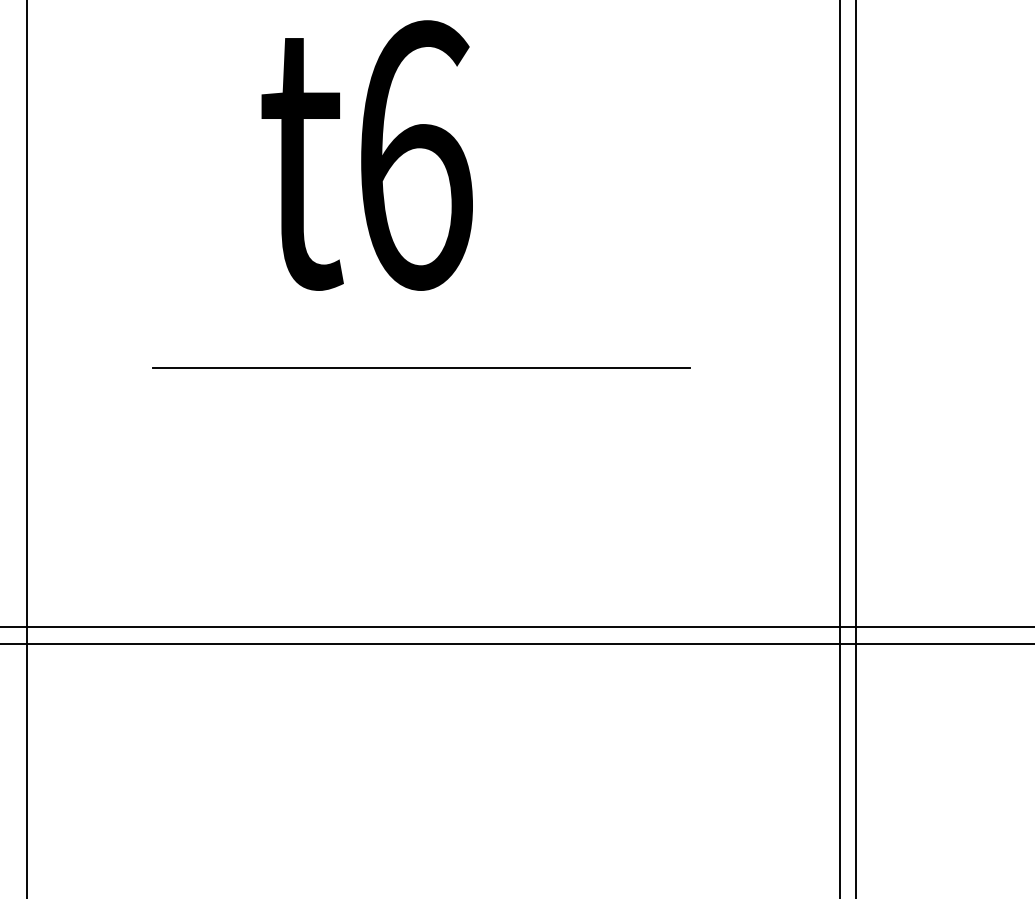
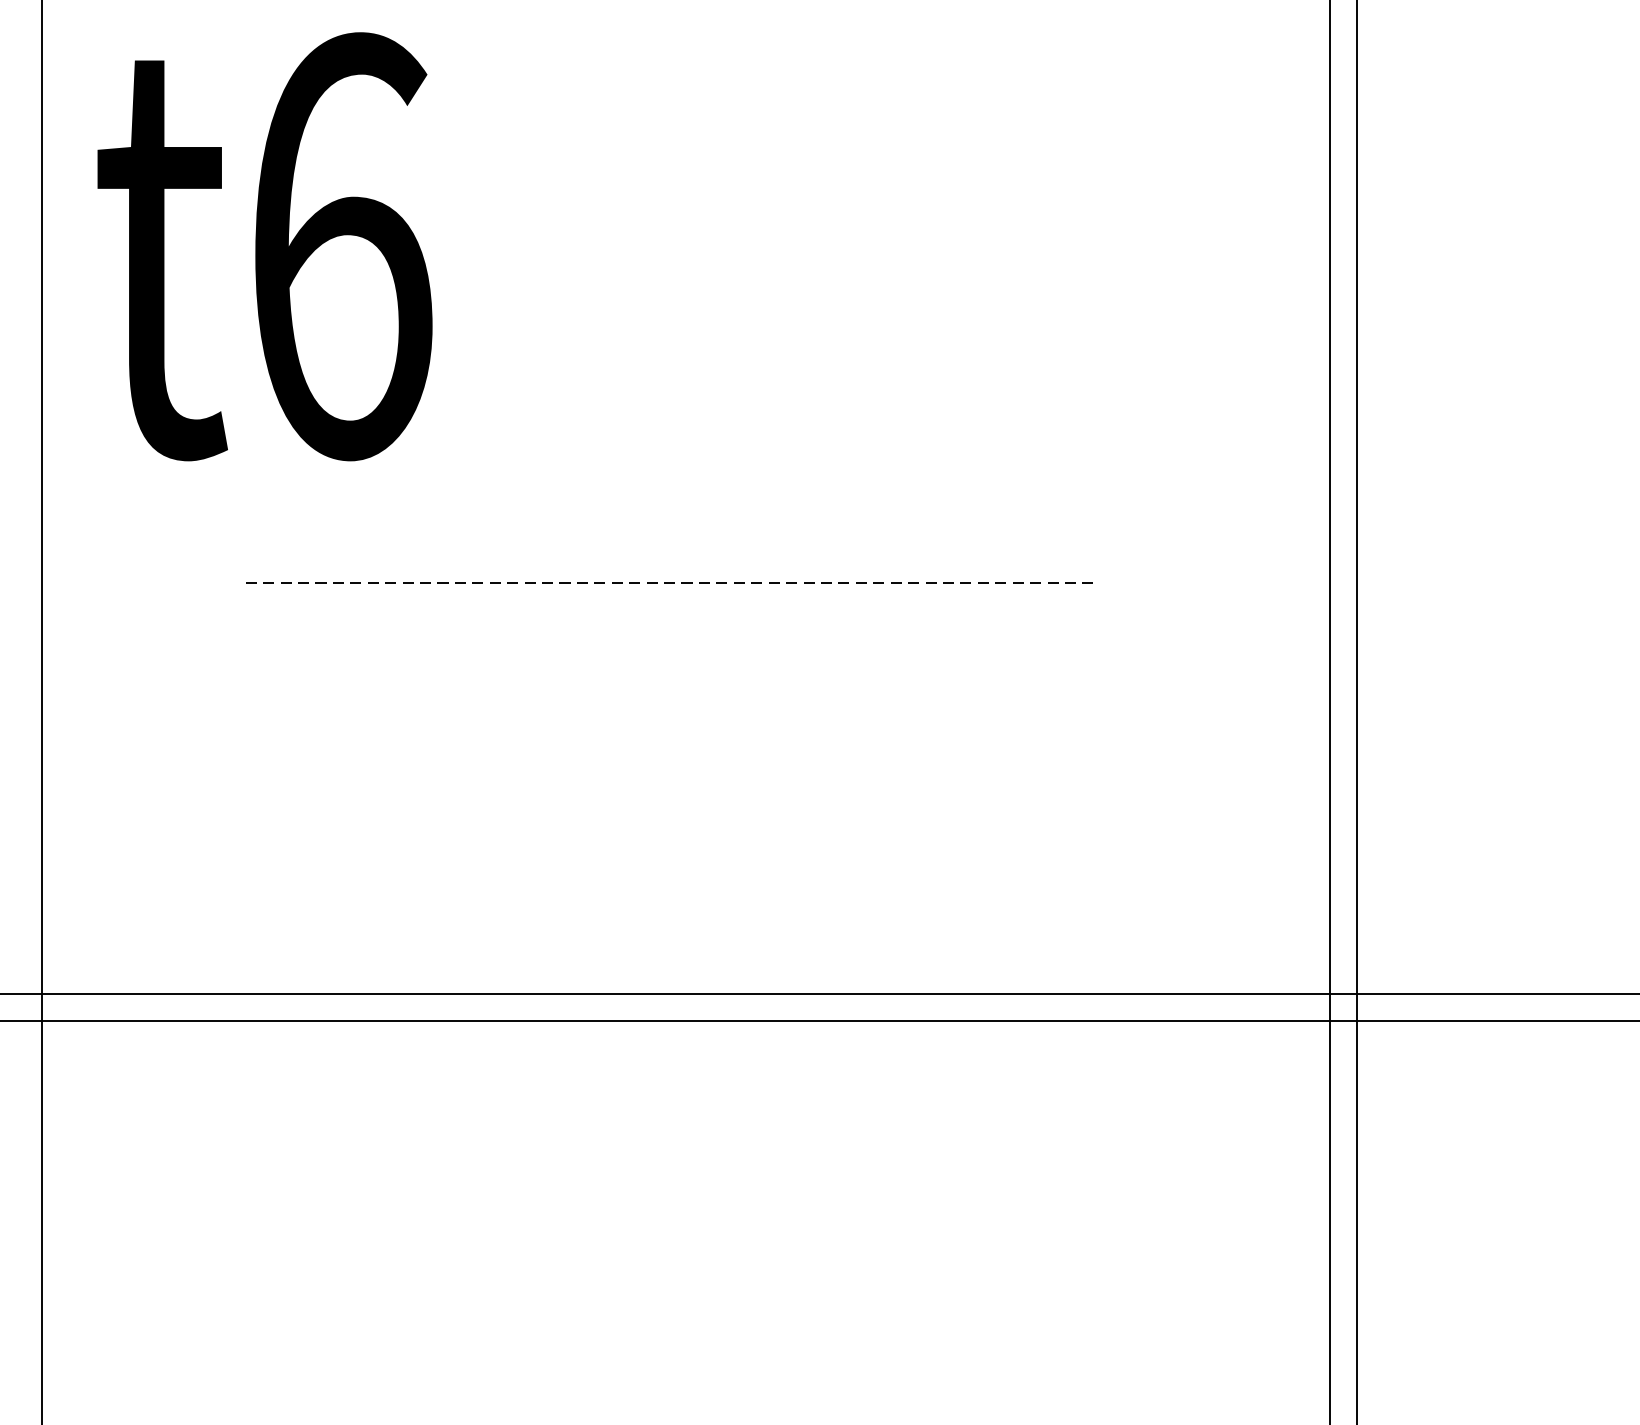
text: (366, 155) -> (263, 246), moved
line: (421, 368) -> (667, 584), solid -> dashed

